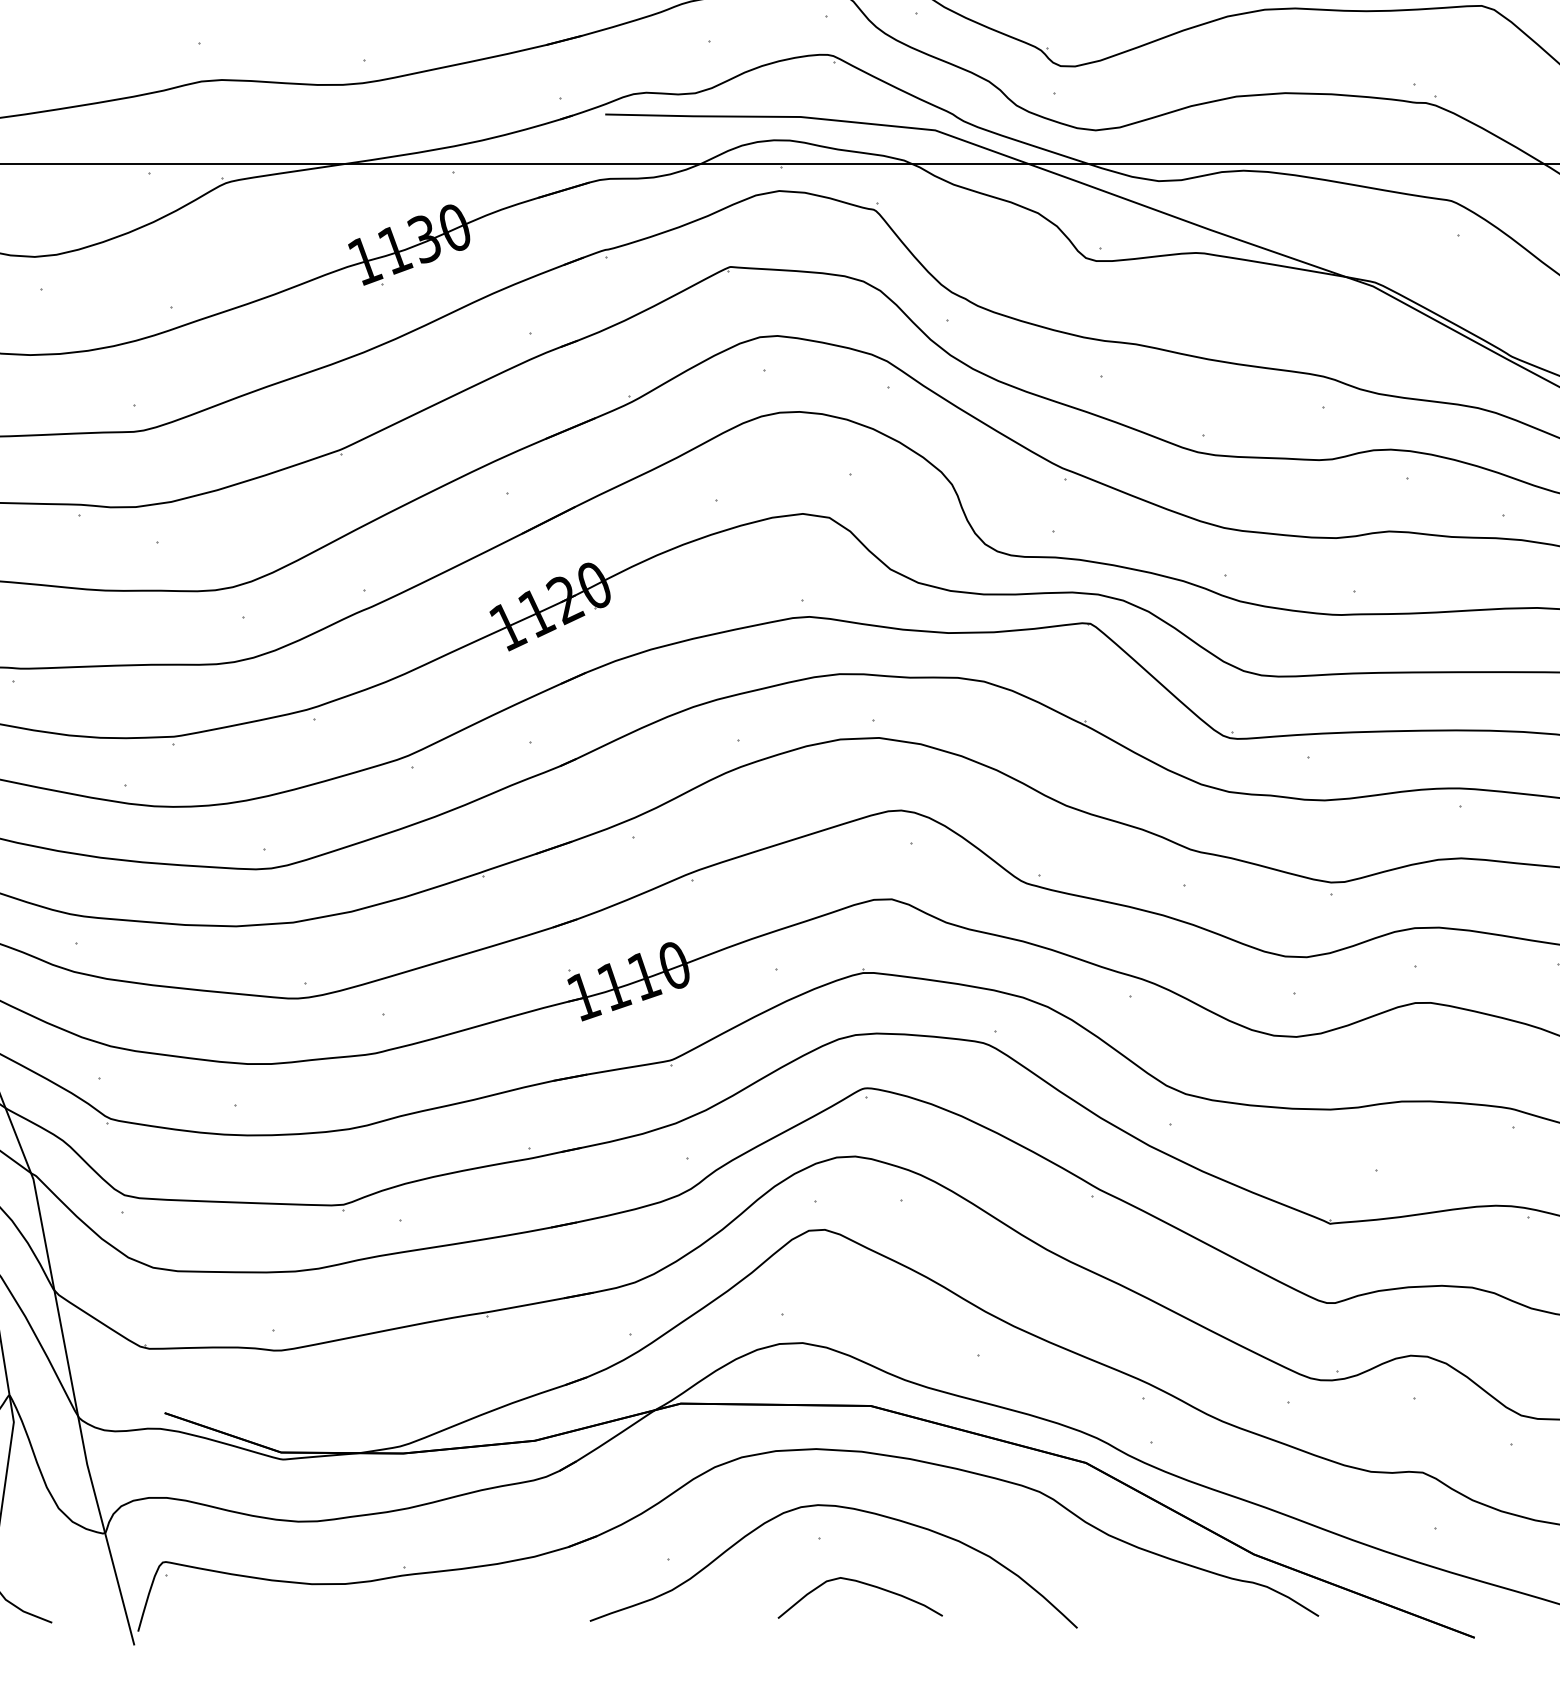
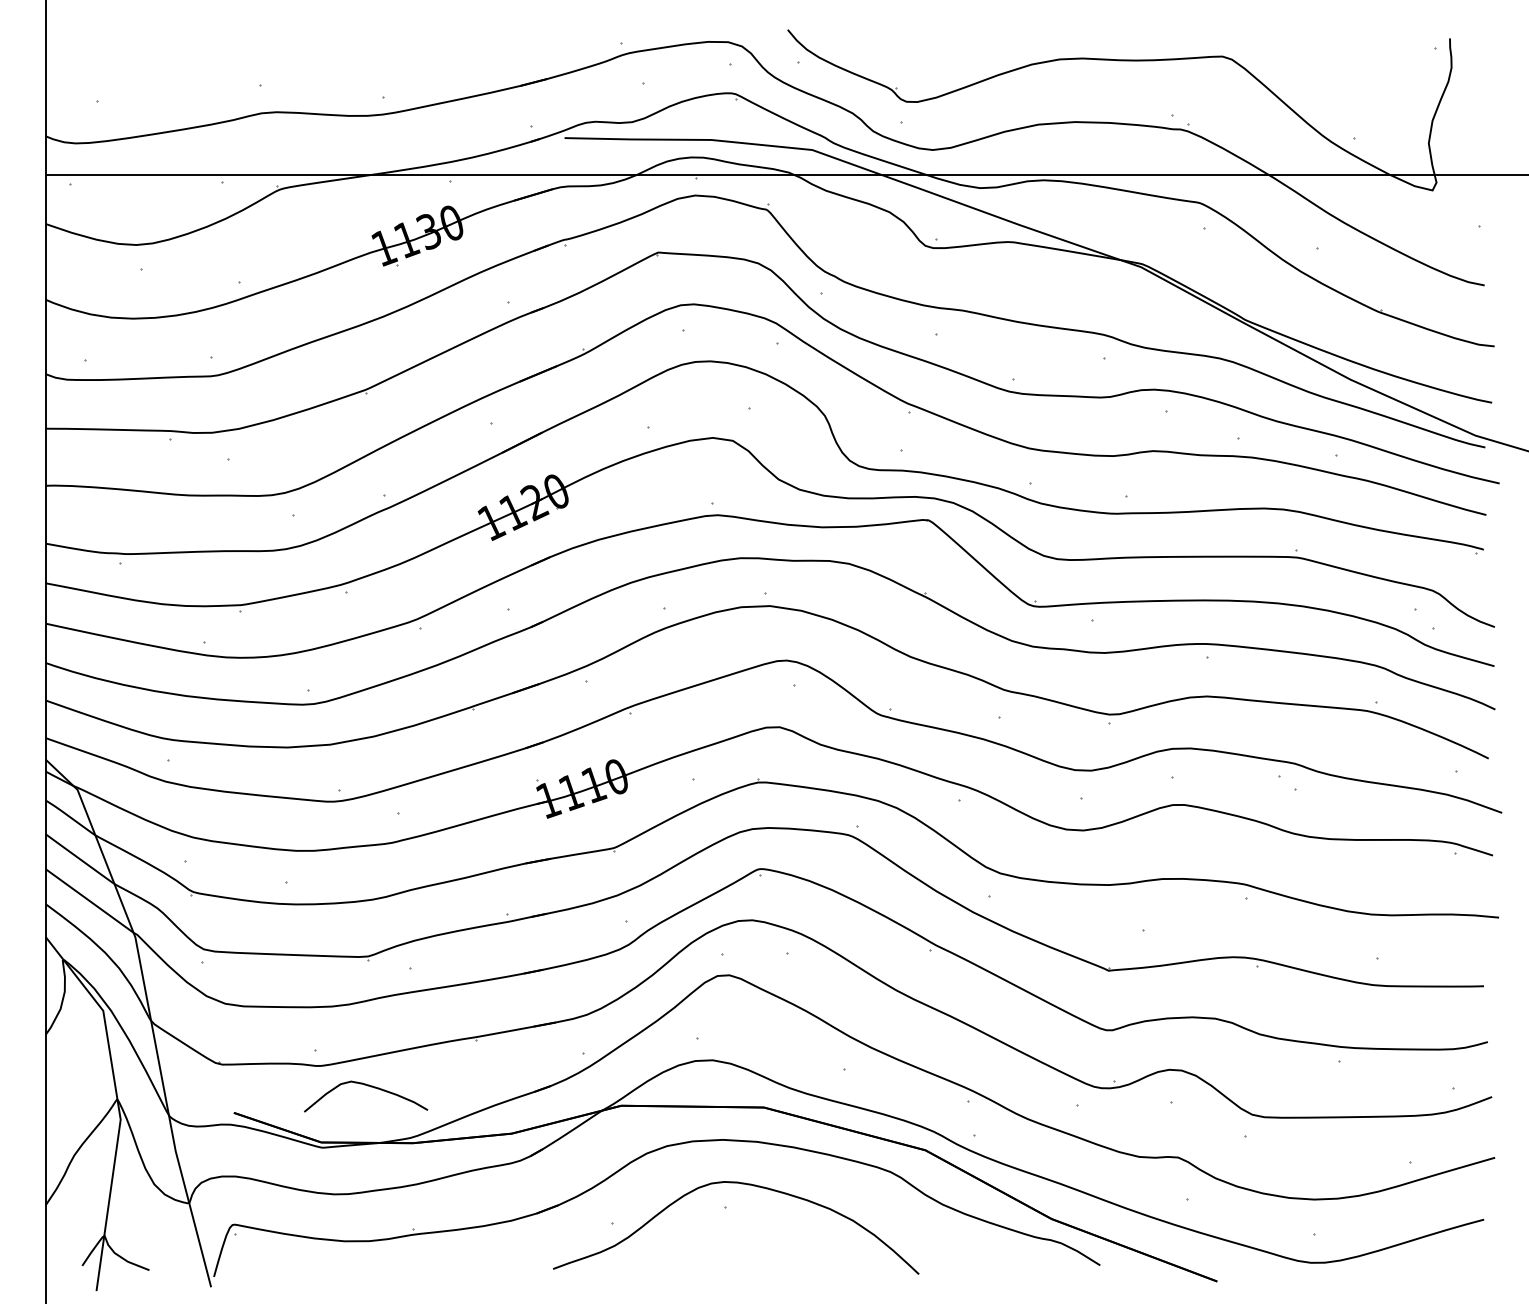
curve: (862, 1584) -> (367, 1086), moved

